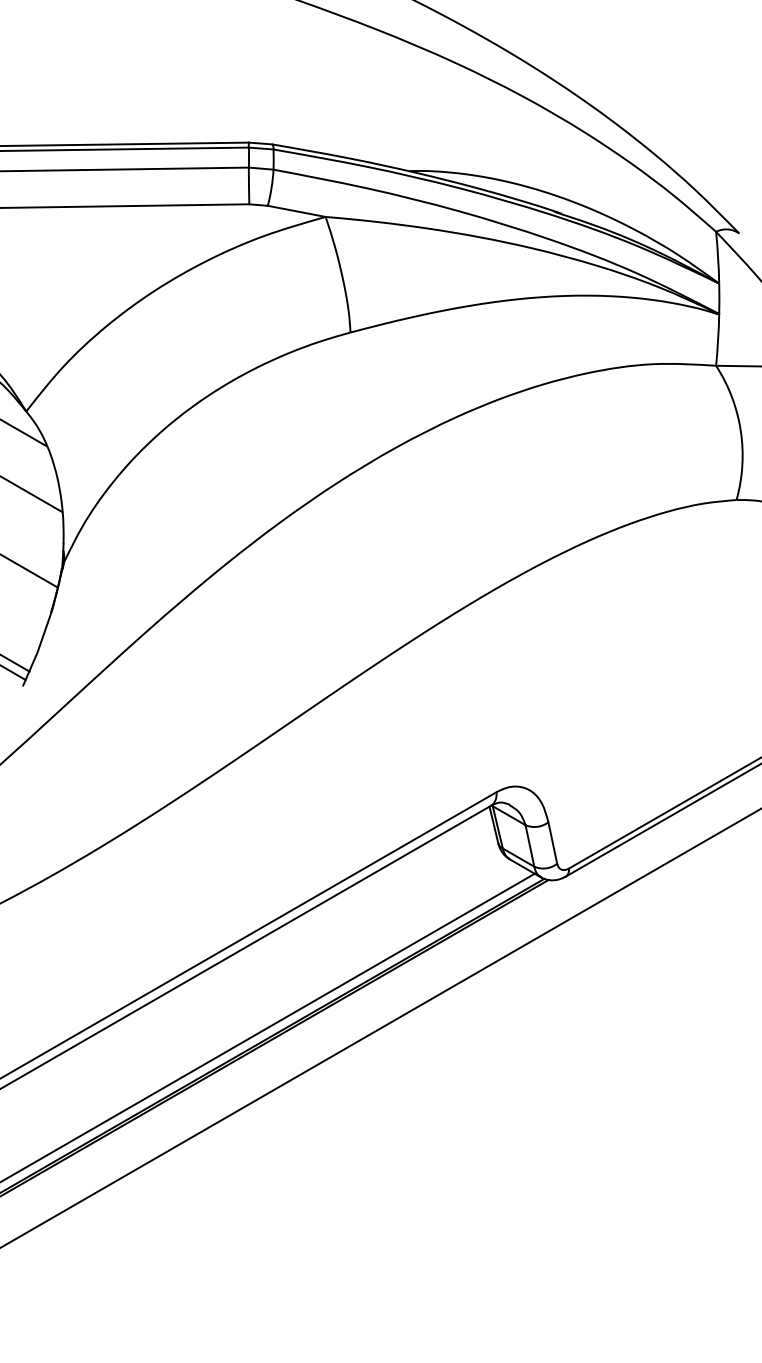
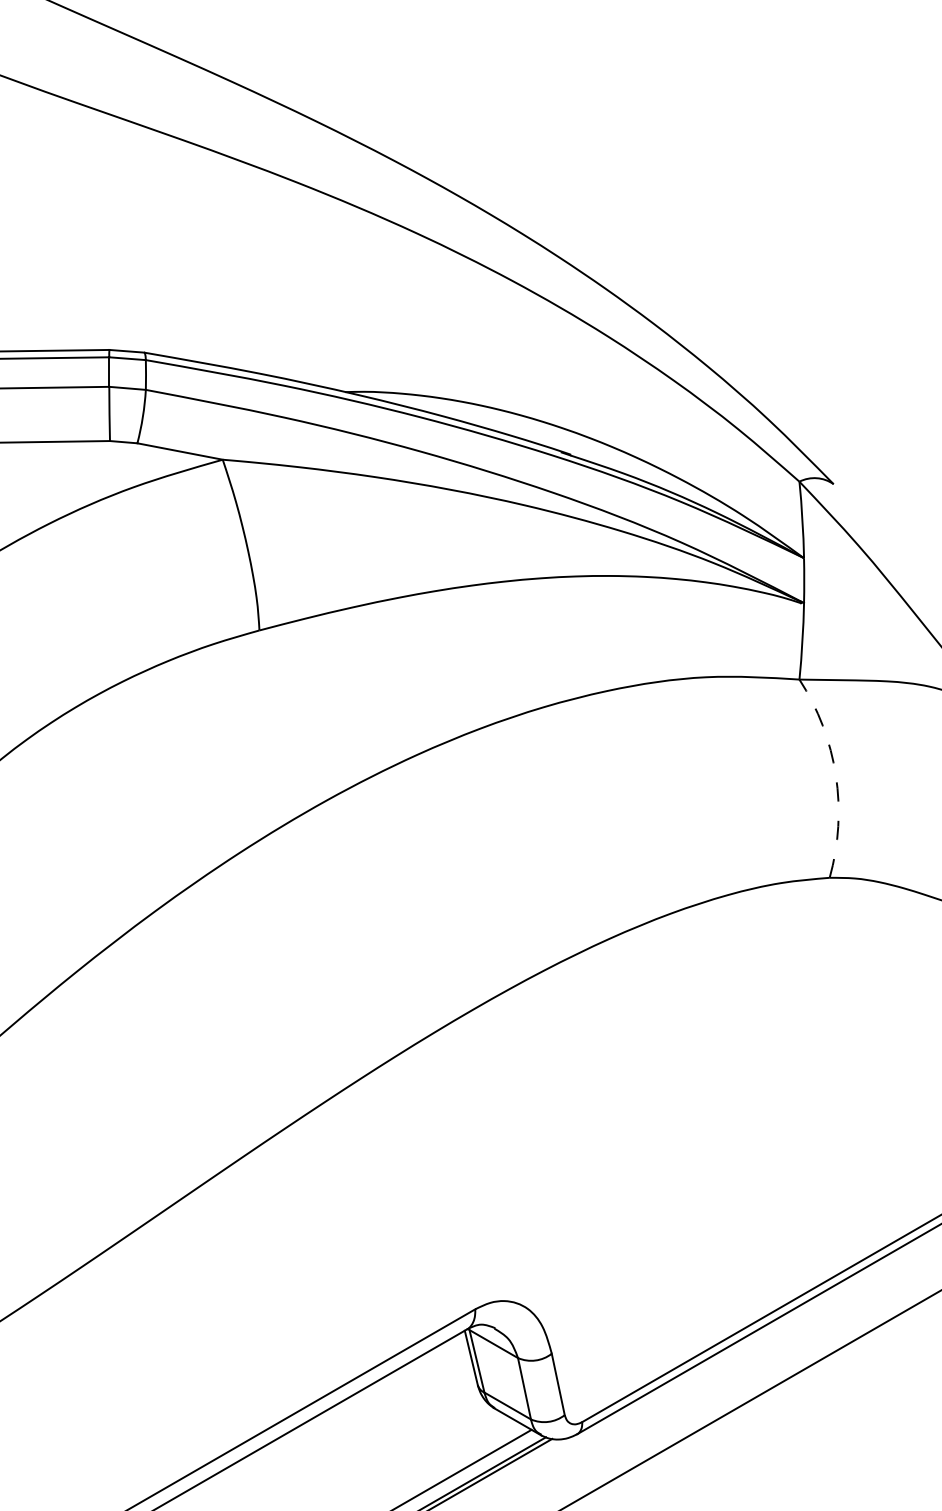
arc: (740, 430) -> (835, 775), solid -> dashed

